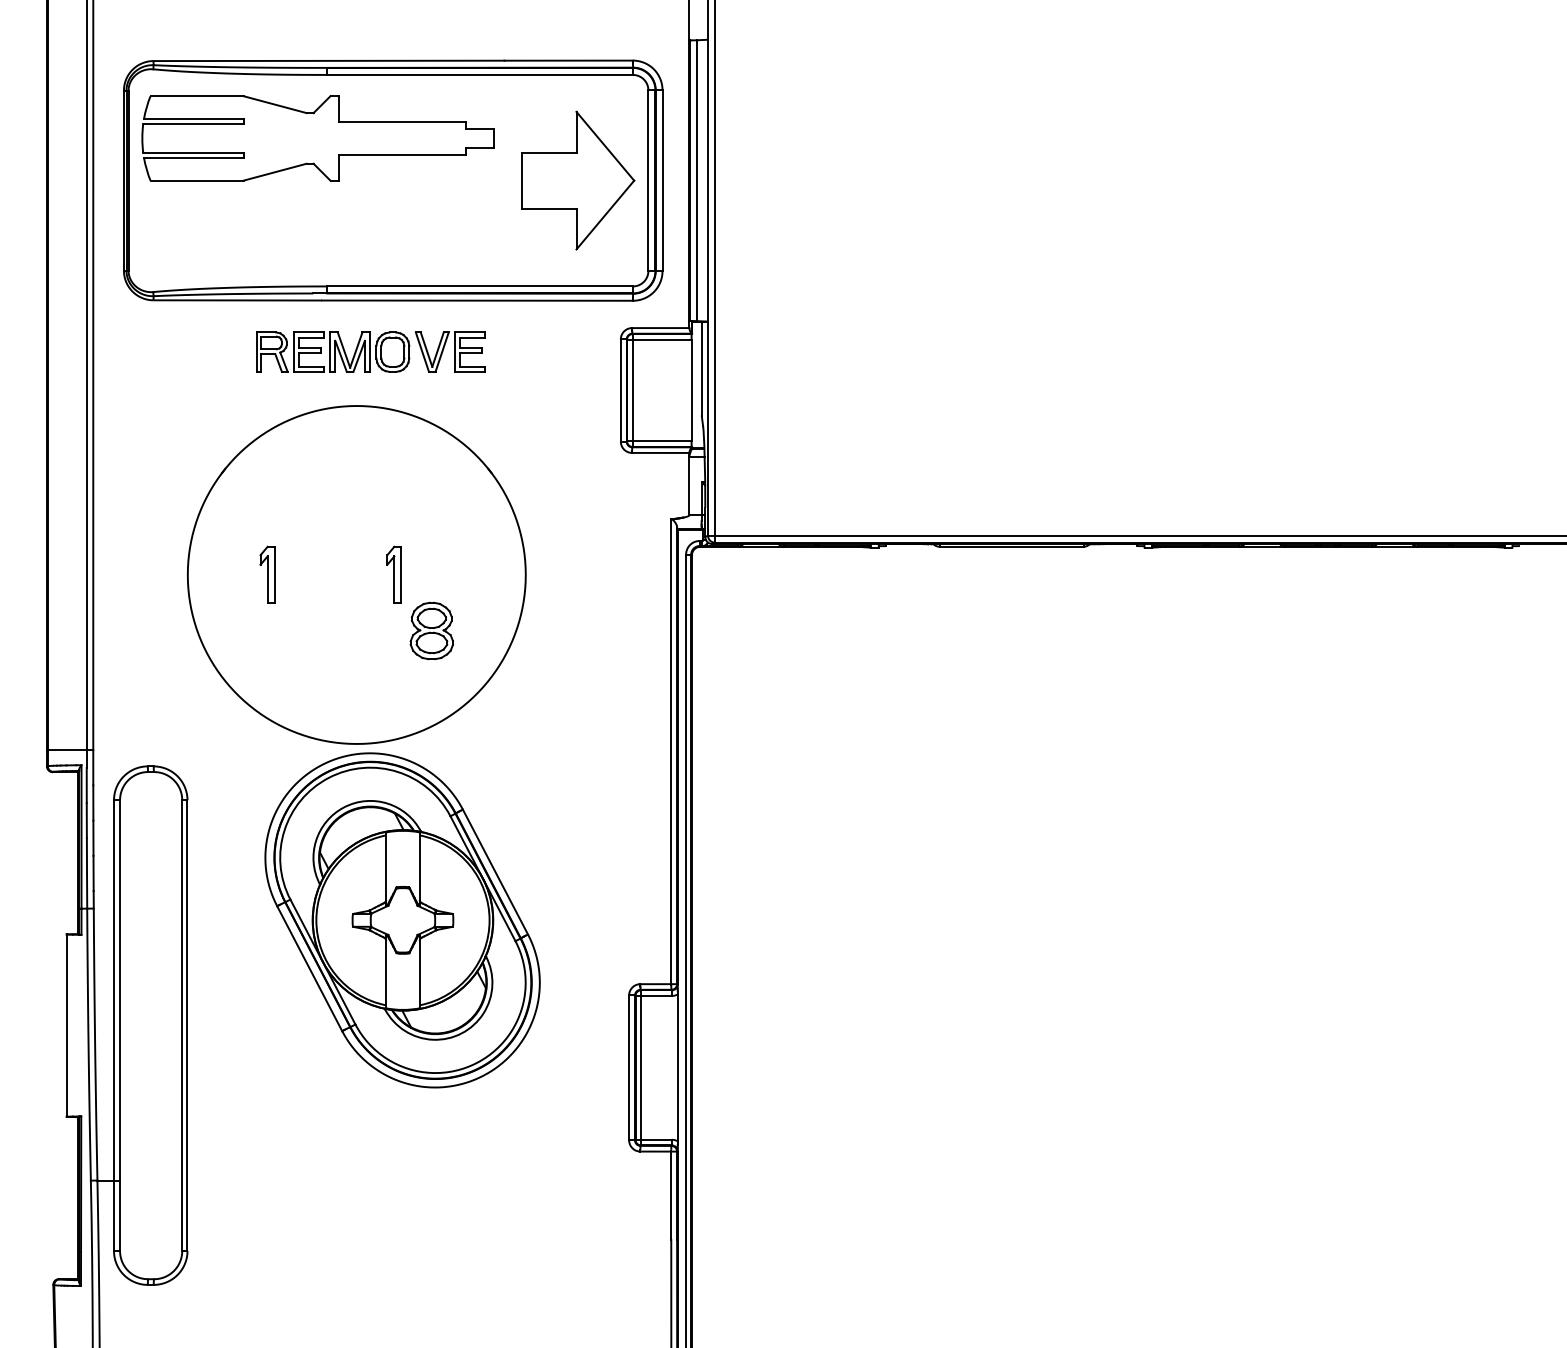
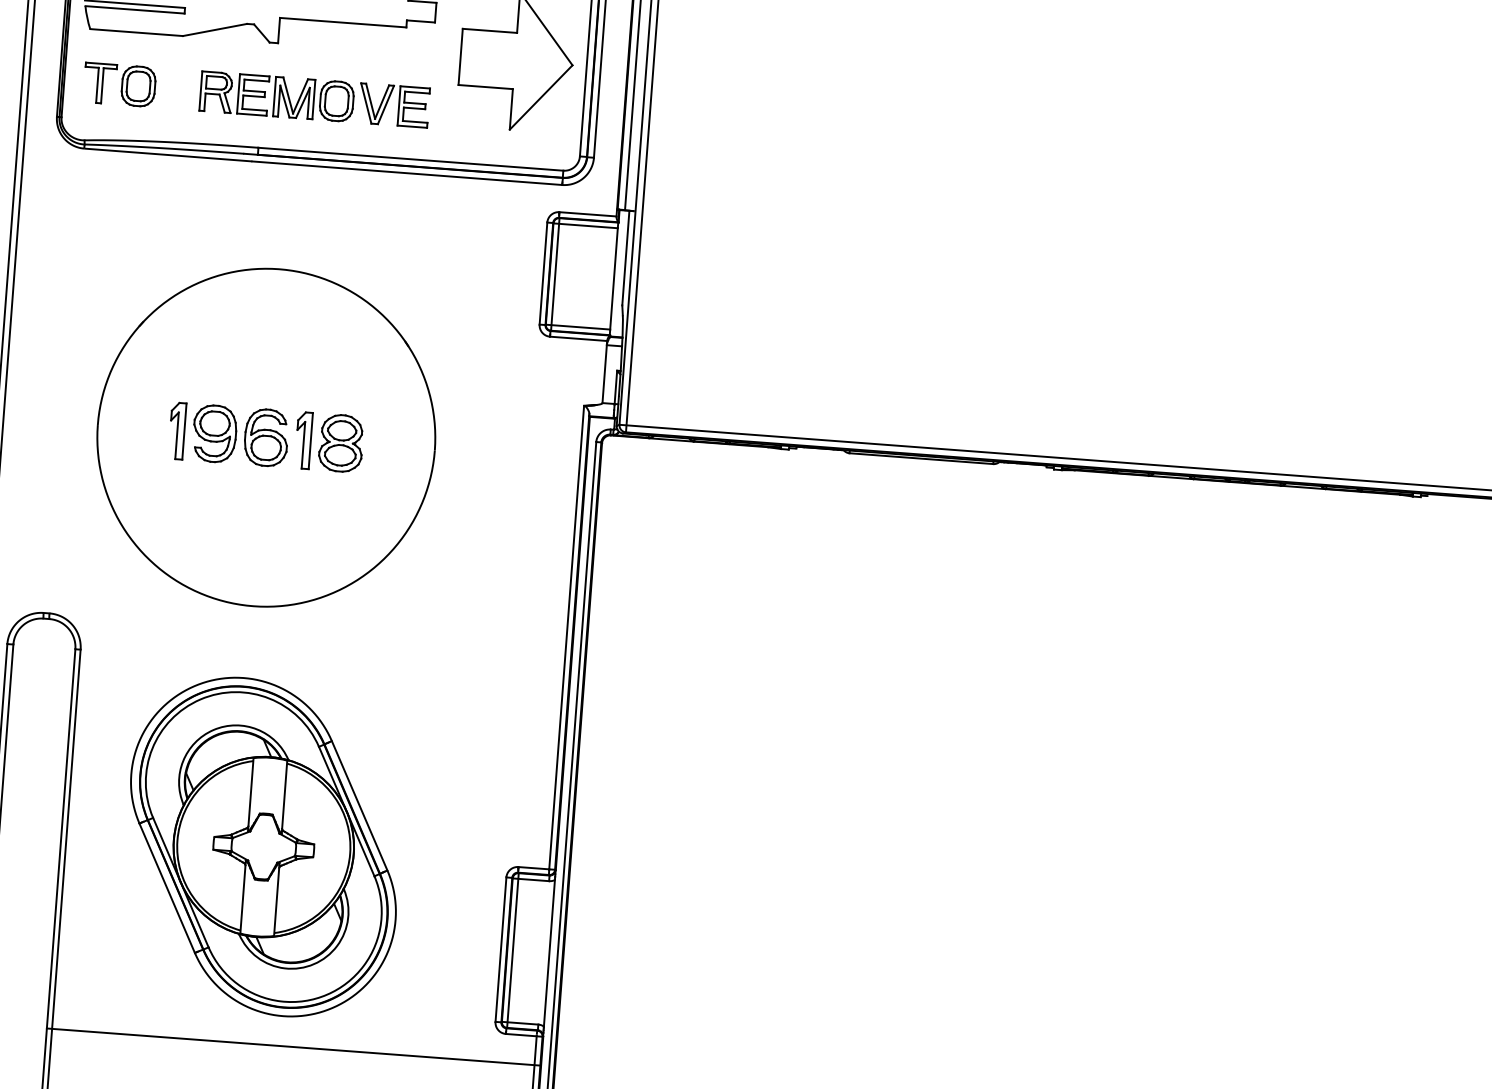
part: (184, 233) -> (120, 84), added
part: (370, 351) -> (314, 98), moved
part: (330, 574) -> (240, 435), added
part: (431, 630) -> (340, 442), moved
part: (402, 920) -> (263, 847), moved
line: (429, 1180) -> (293, 1047), added

